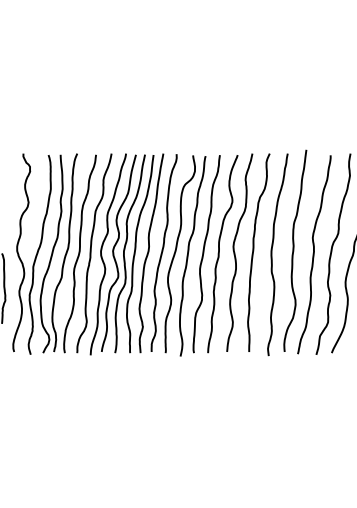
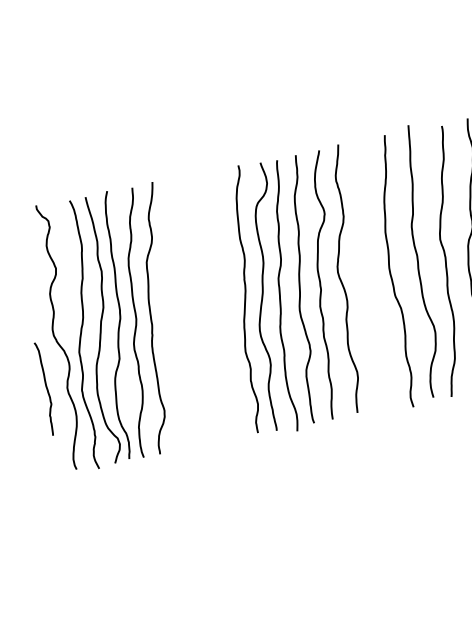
curve: (254, 250) -> (366, 271), removed
part: (126, 254) -> (198, 311), removed

